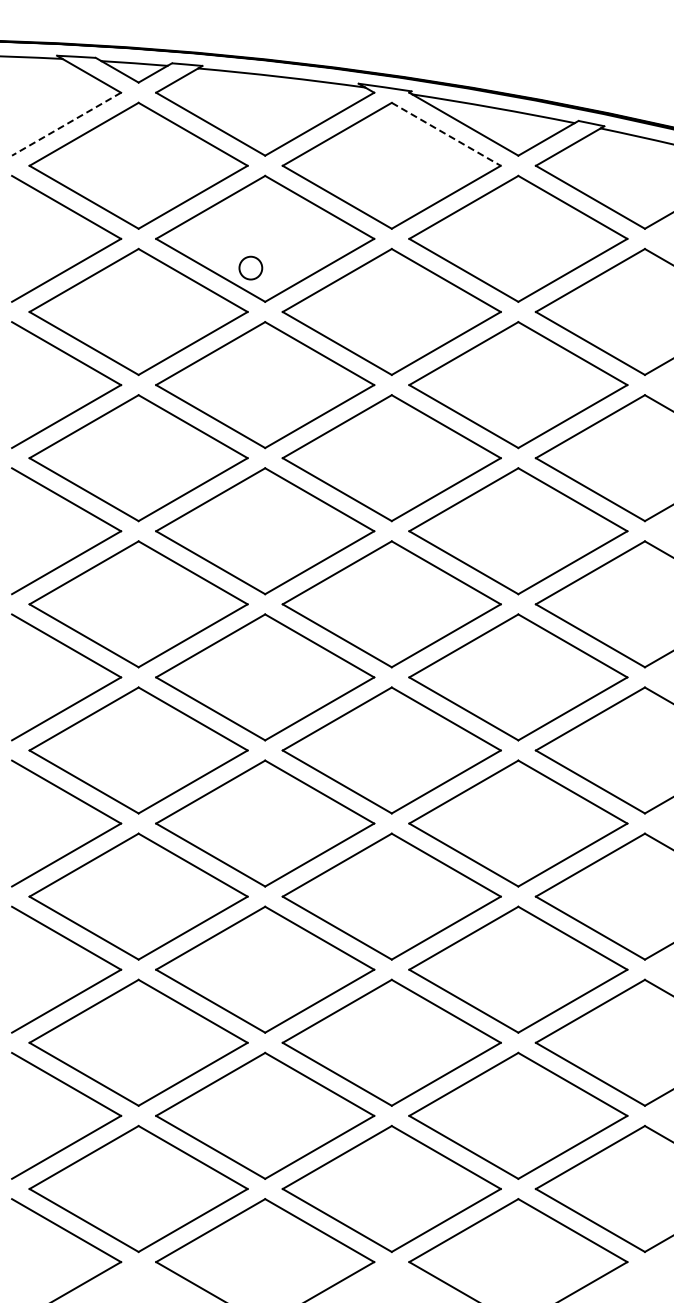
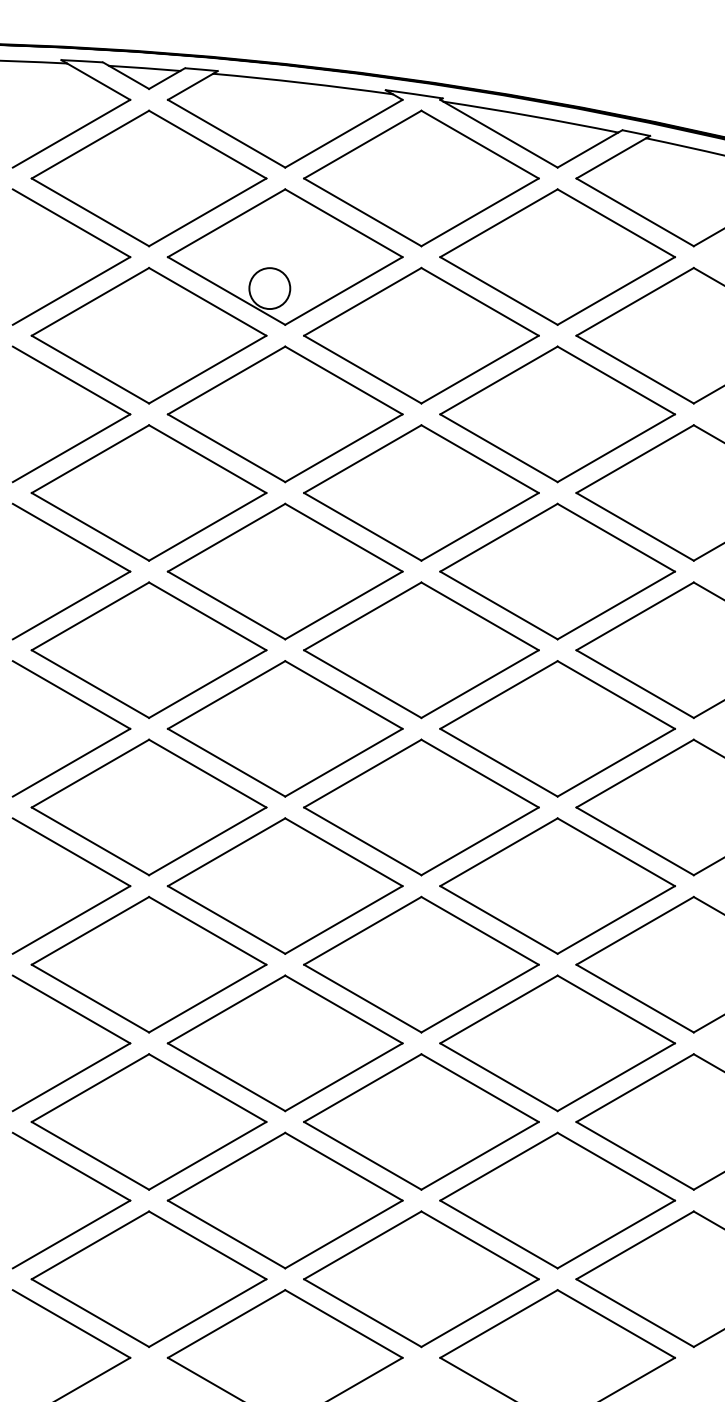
line: (66, 124) -> (71, 134), dashed -> solid
line: (446, 134) -> (480, 144), dashed -> solid
circle: (250, 268) -> (269, 288), size x1.67

